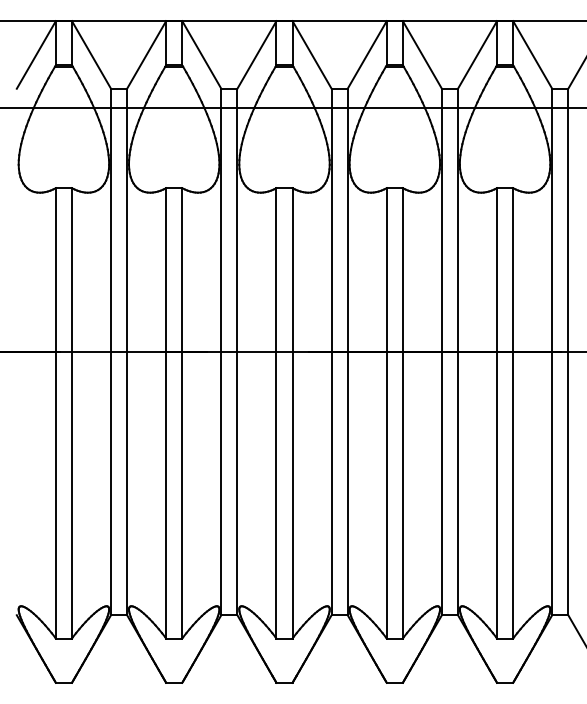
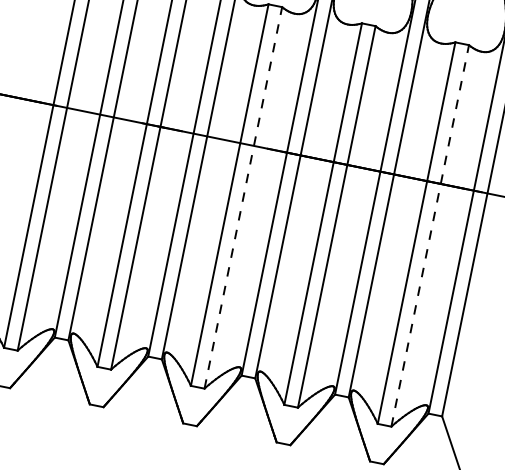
line: (292, 412) -> (243, 197), solid -> dashed
line: (513, 412) -> (430, 235), solid -> dashed

